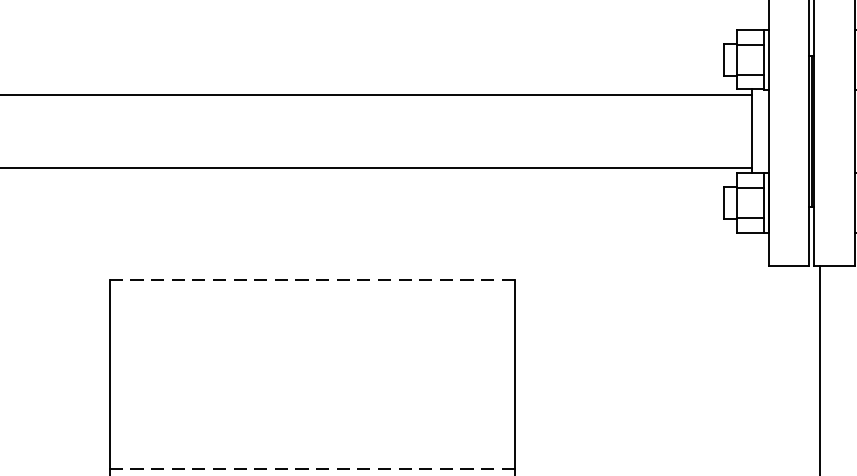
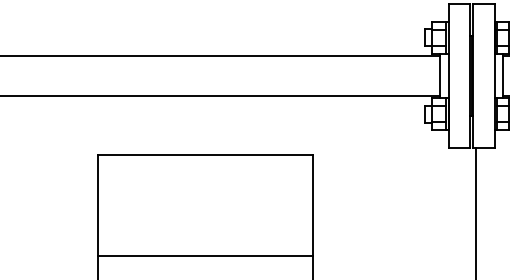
line: (312, 280) -> (205, 155), dashed -> solid
line: (312, 468) -> (205, 255), dashed -> solid

